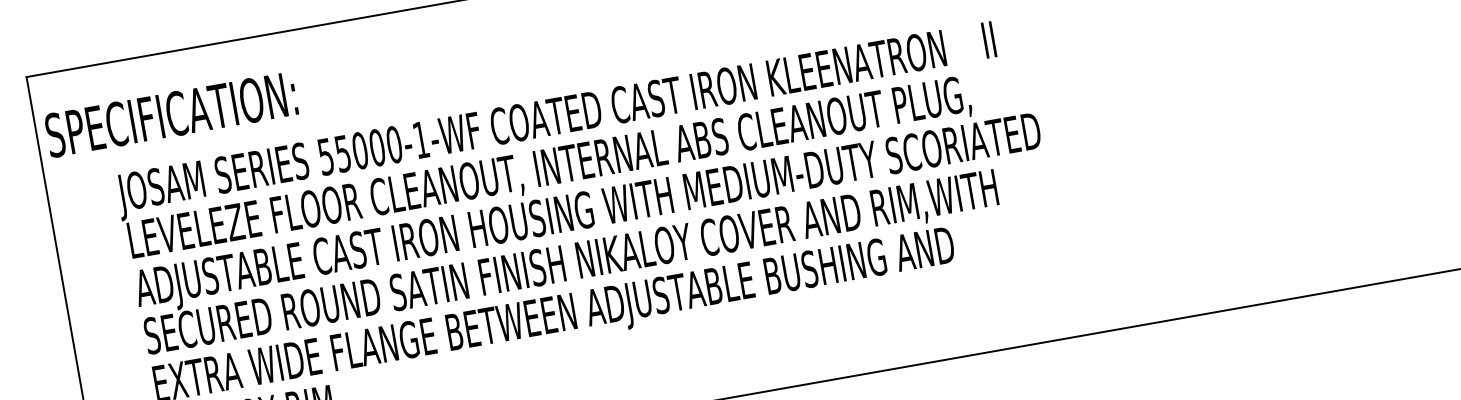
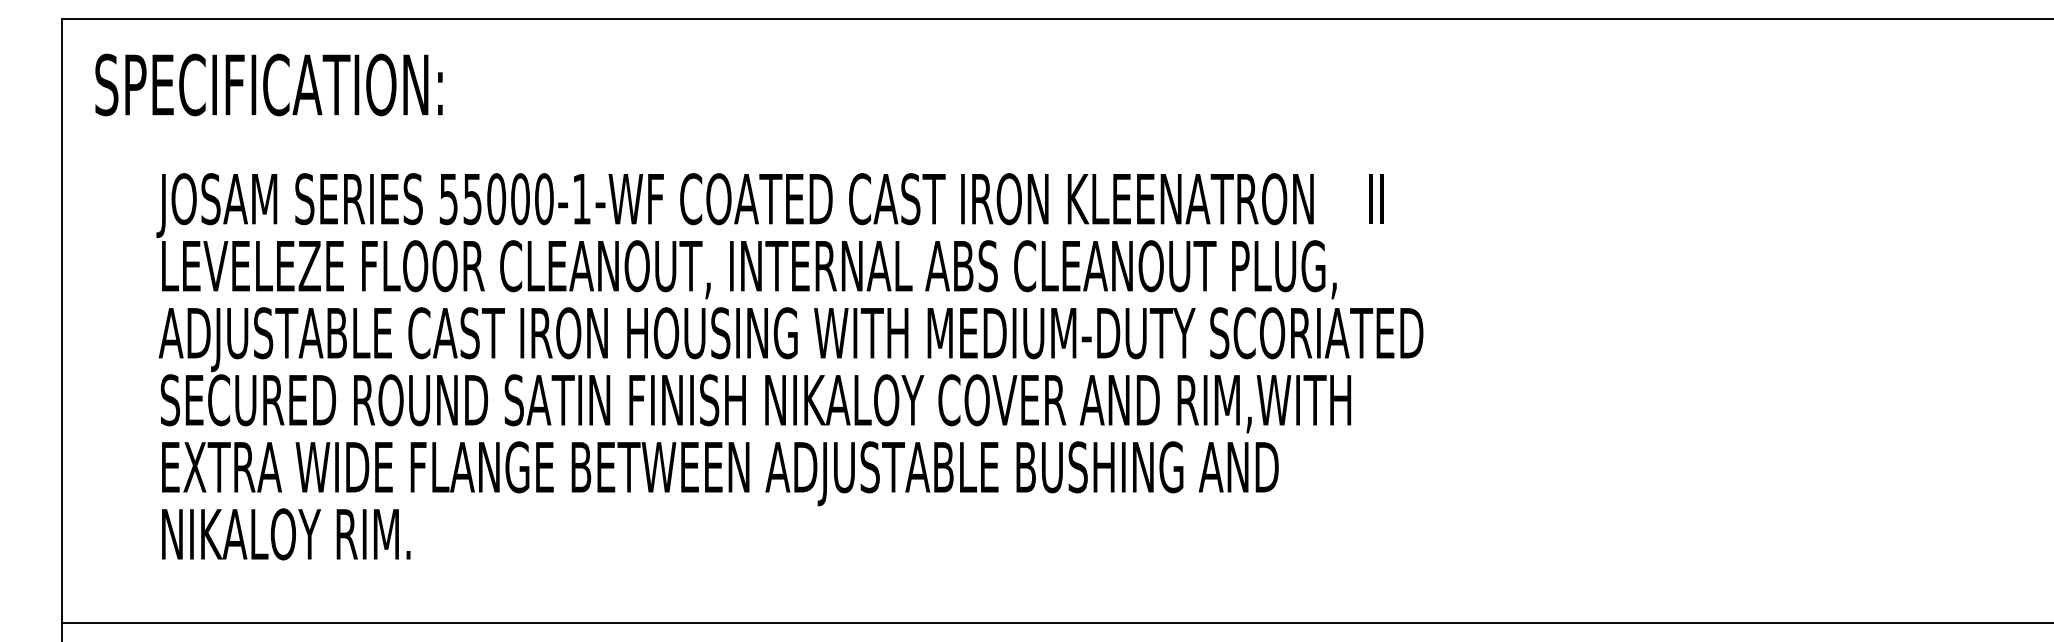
text: (170, 114) -> (268, 84), moved

